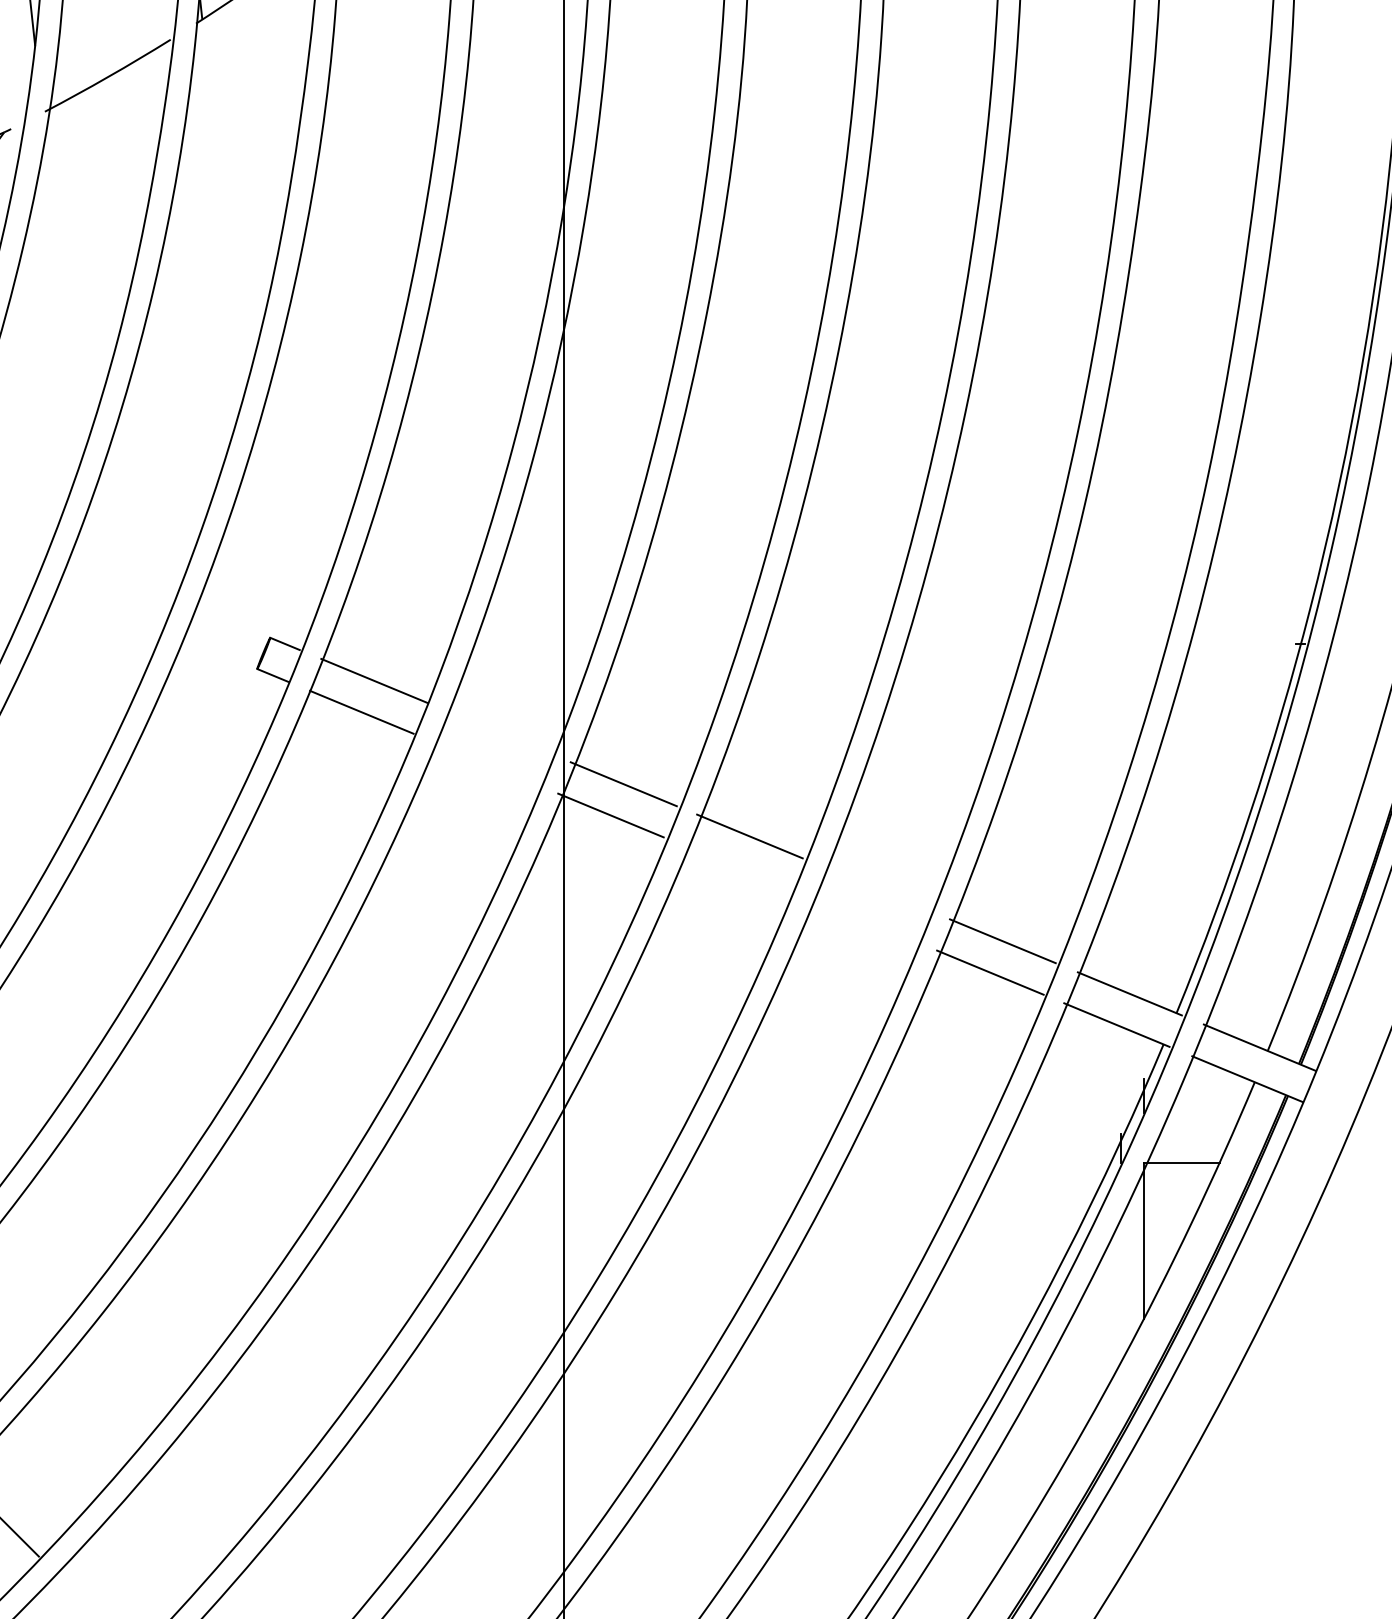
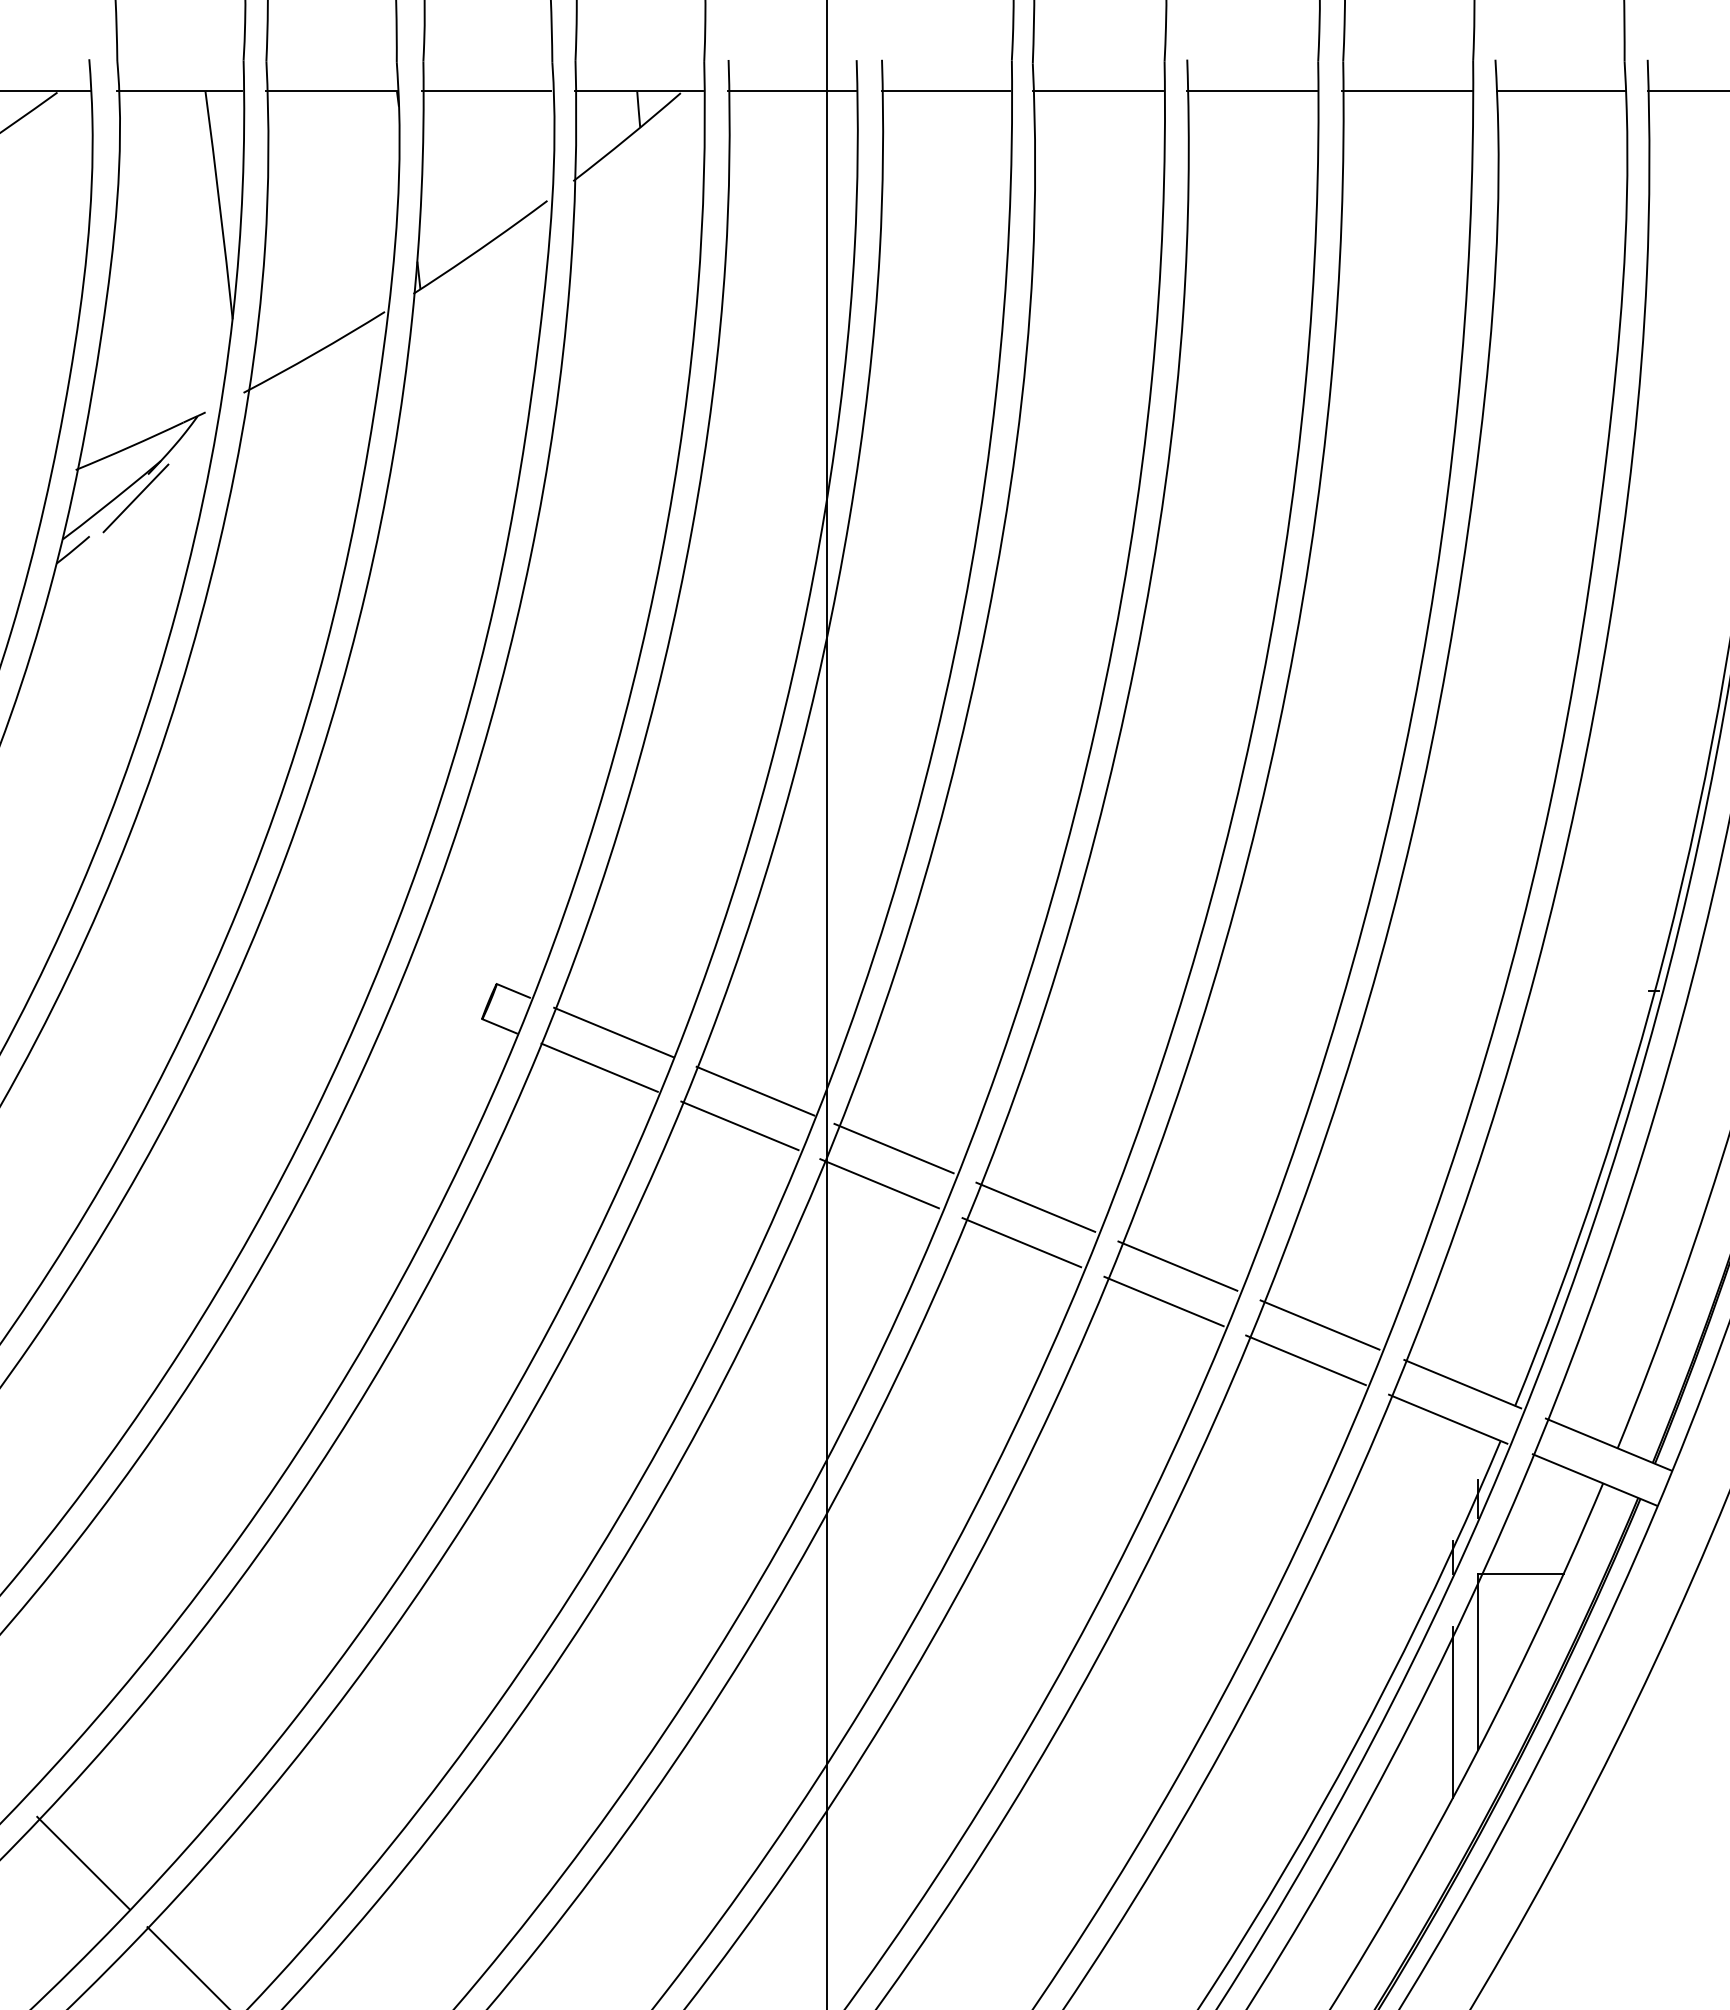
line: (500, 732) -> (755, 1090), added
line: (486, 763) -> (739, 1125), added
line: (737, 867) -> (1021, 1242), added
line: (876, 888) -> (1177, 1265), added
line: (863, 920) -> (1163, 1301), added
line: (1121, 1285) -> (1453, 1711), added

